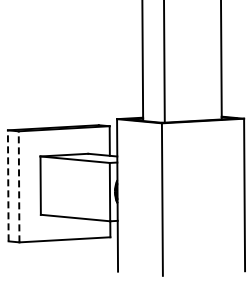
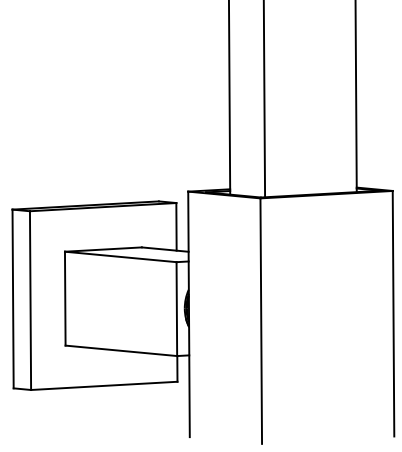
line: (8, 185) -> (13, 298), dashed -> solid
line: (19, 186) -> (31, 300), dashed -> solid

